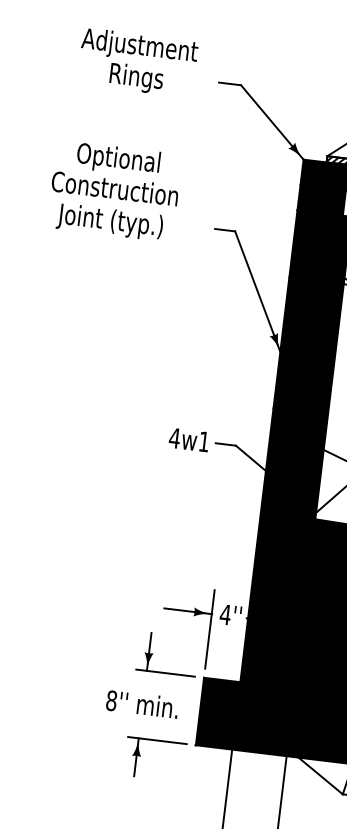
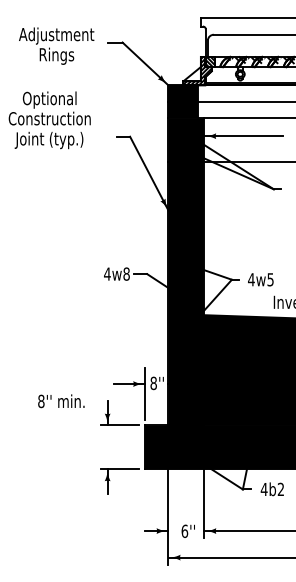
text: (137, 61) -> (56, 45), moved
text: (204, 440) -> (126, 273), 4w1 -> 4w8
text: (225, 614) -> (153, 383), 4'' -> 8''
text: (142, 704) -> (61, 401), moved

